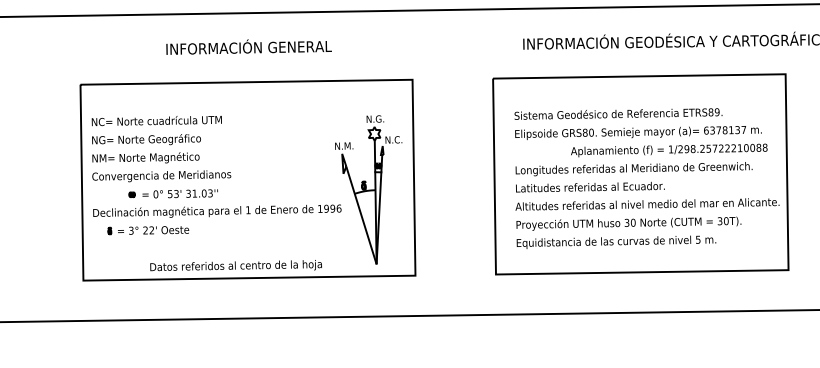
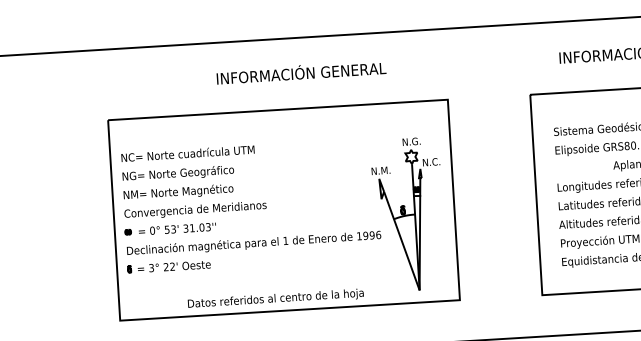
text: (248, 46) -> (300, 72), moved
part: (172, 193) -> (169, 229), moved
part: (148, 230) -> (169, 267), moved

